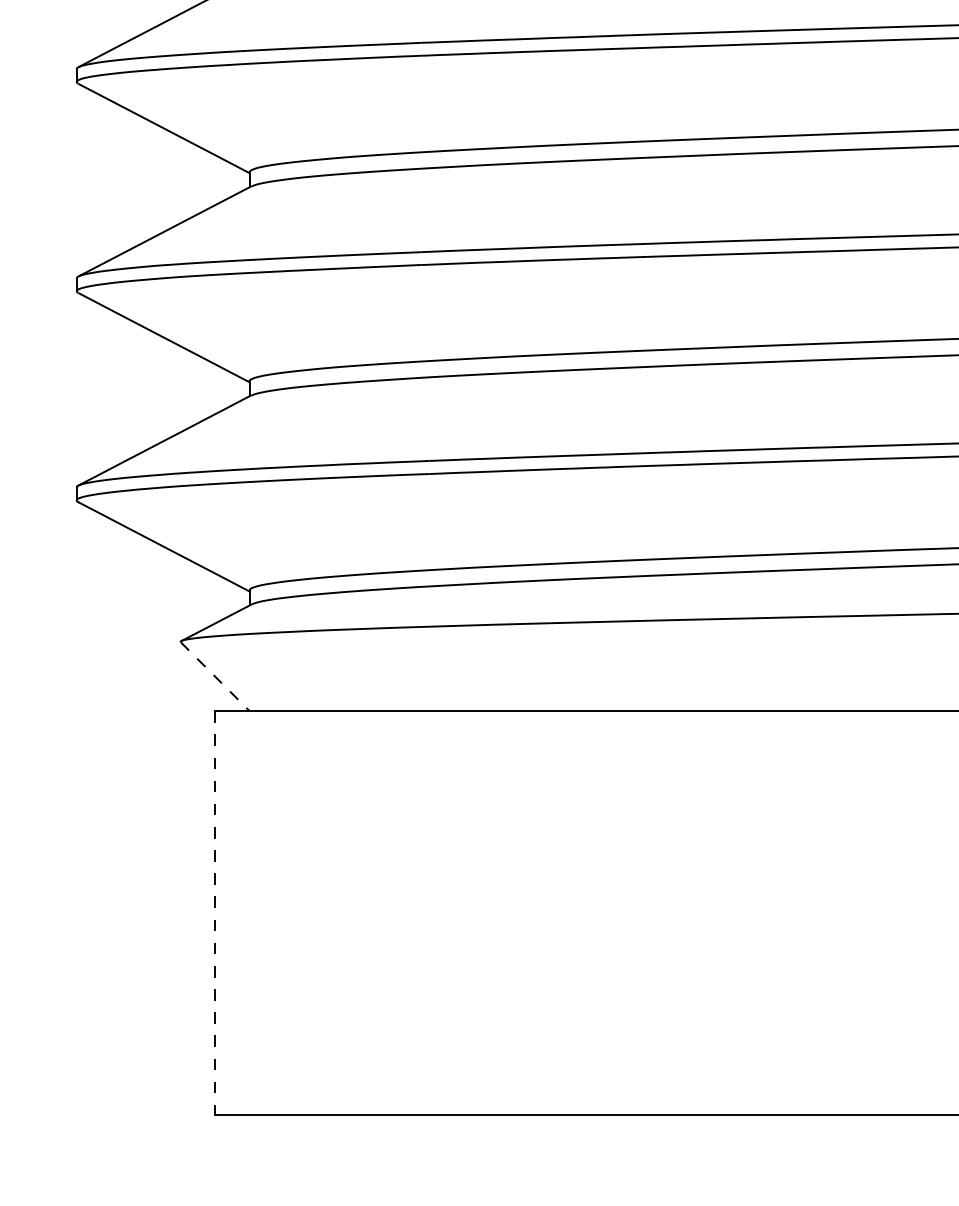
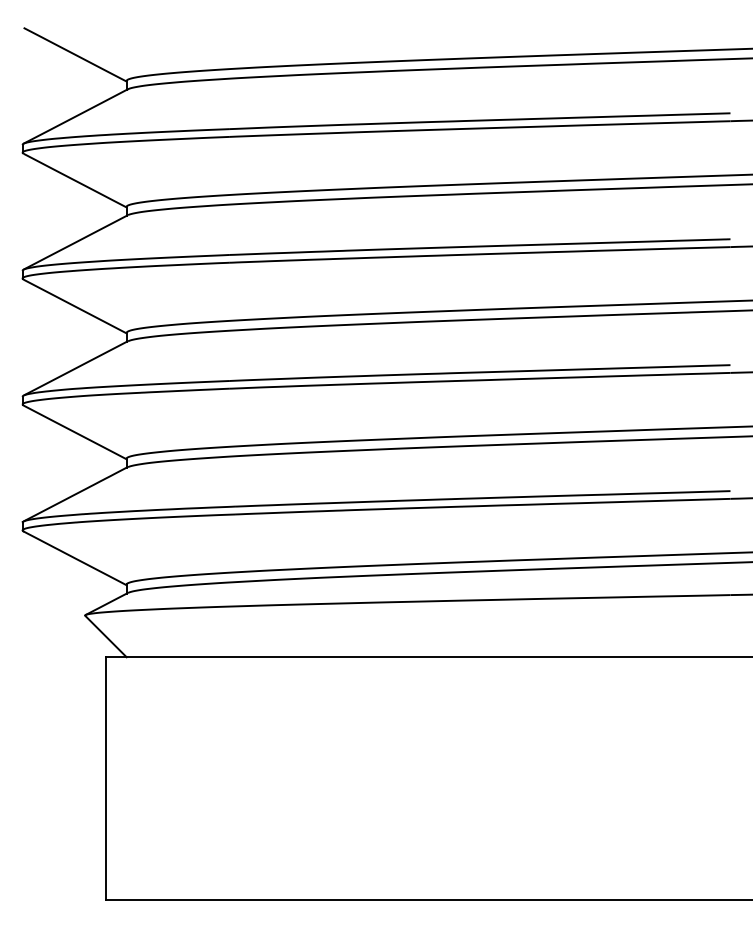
line: (216, 676) -> (106, 636), dashed -> solid
line: (214, 914) -> (105, 779), dashed -> solid

